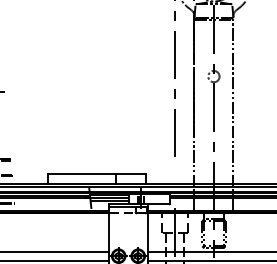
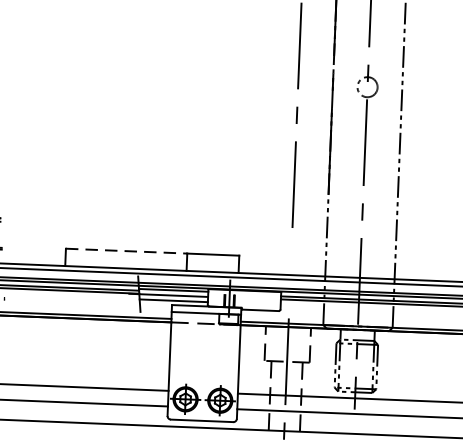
line: (82, 174) -> (127, 251), solid -> dashed

